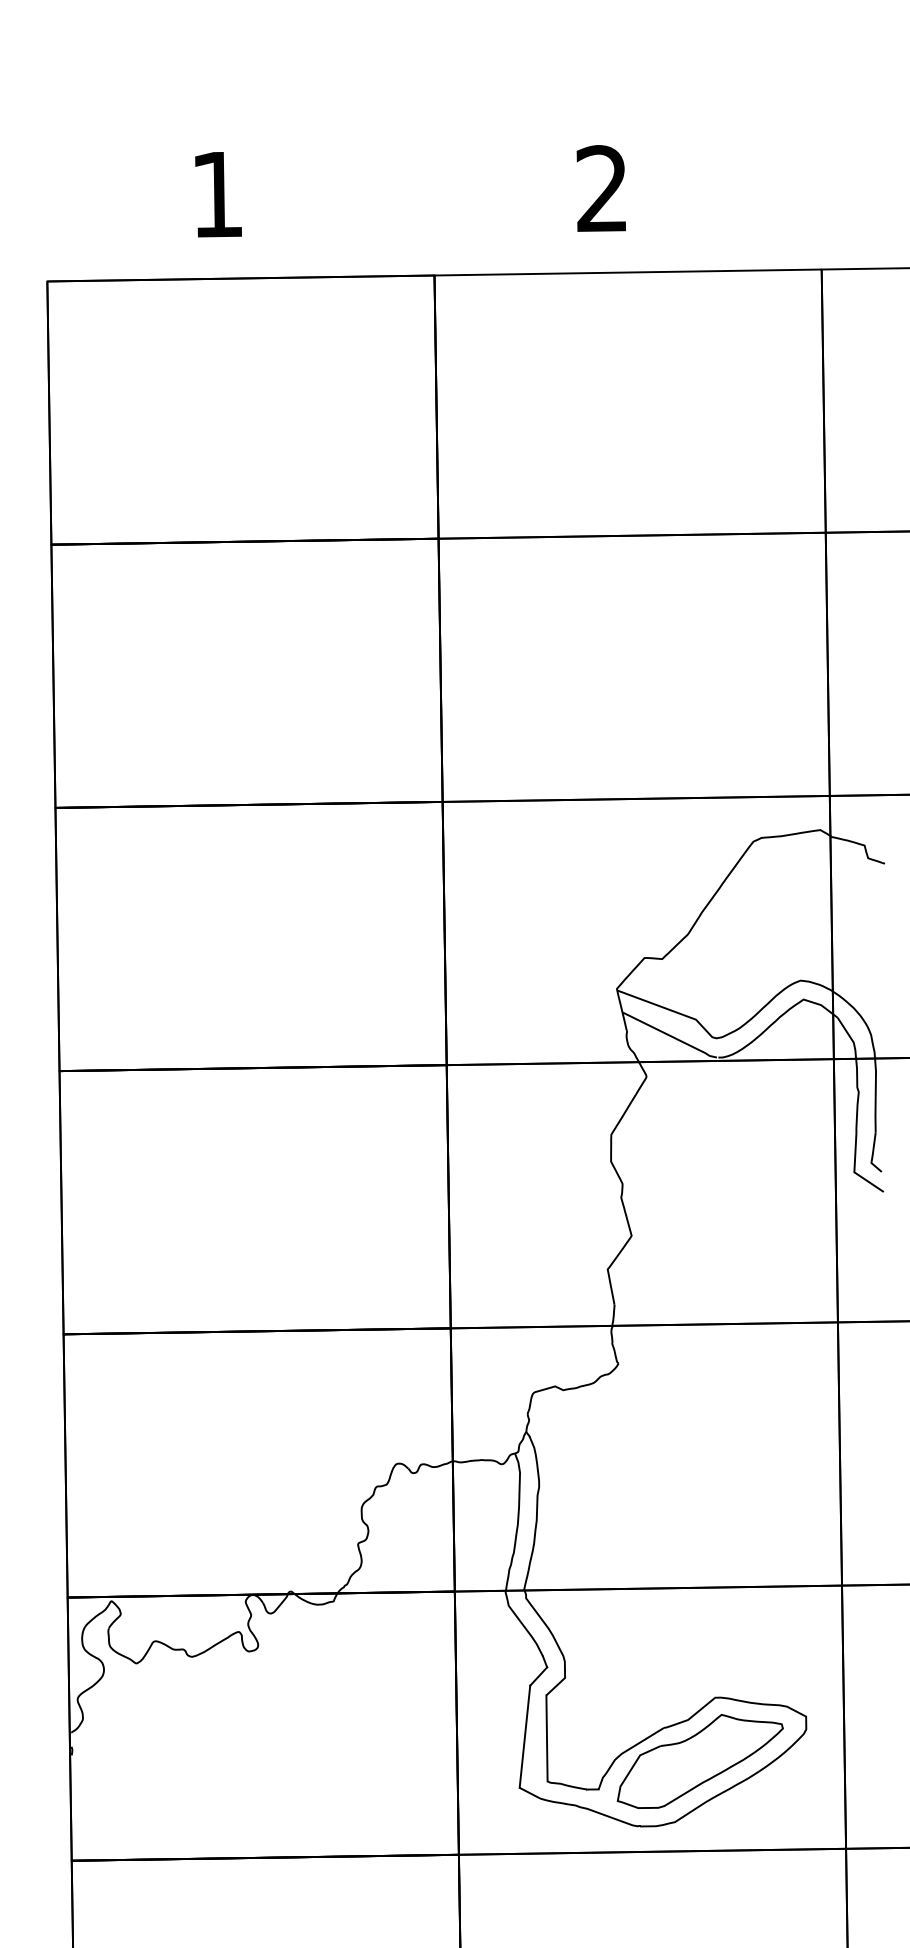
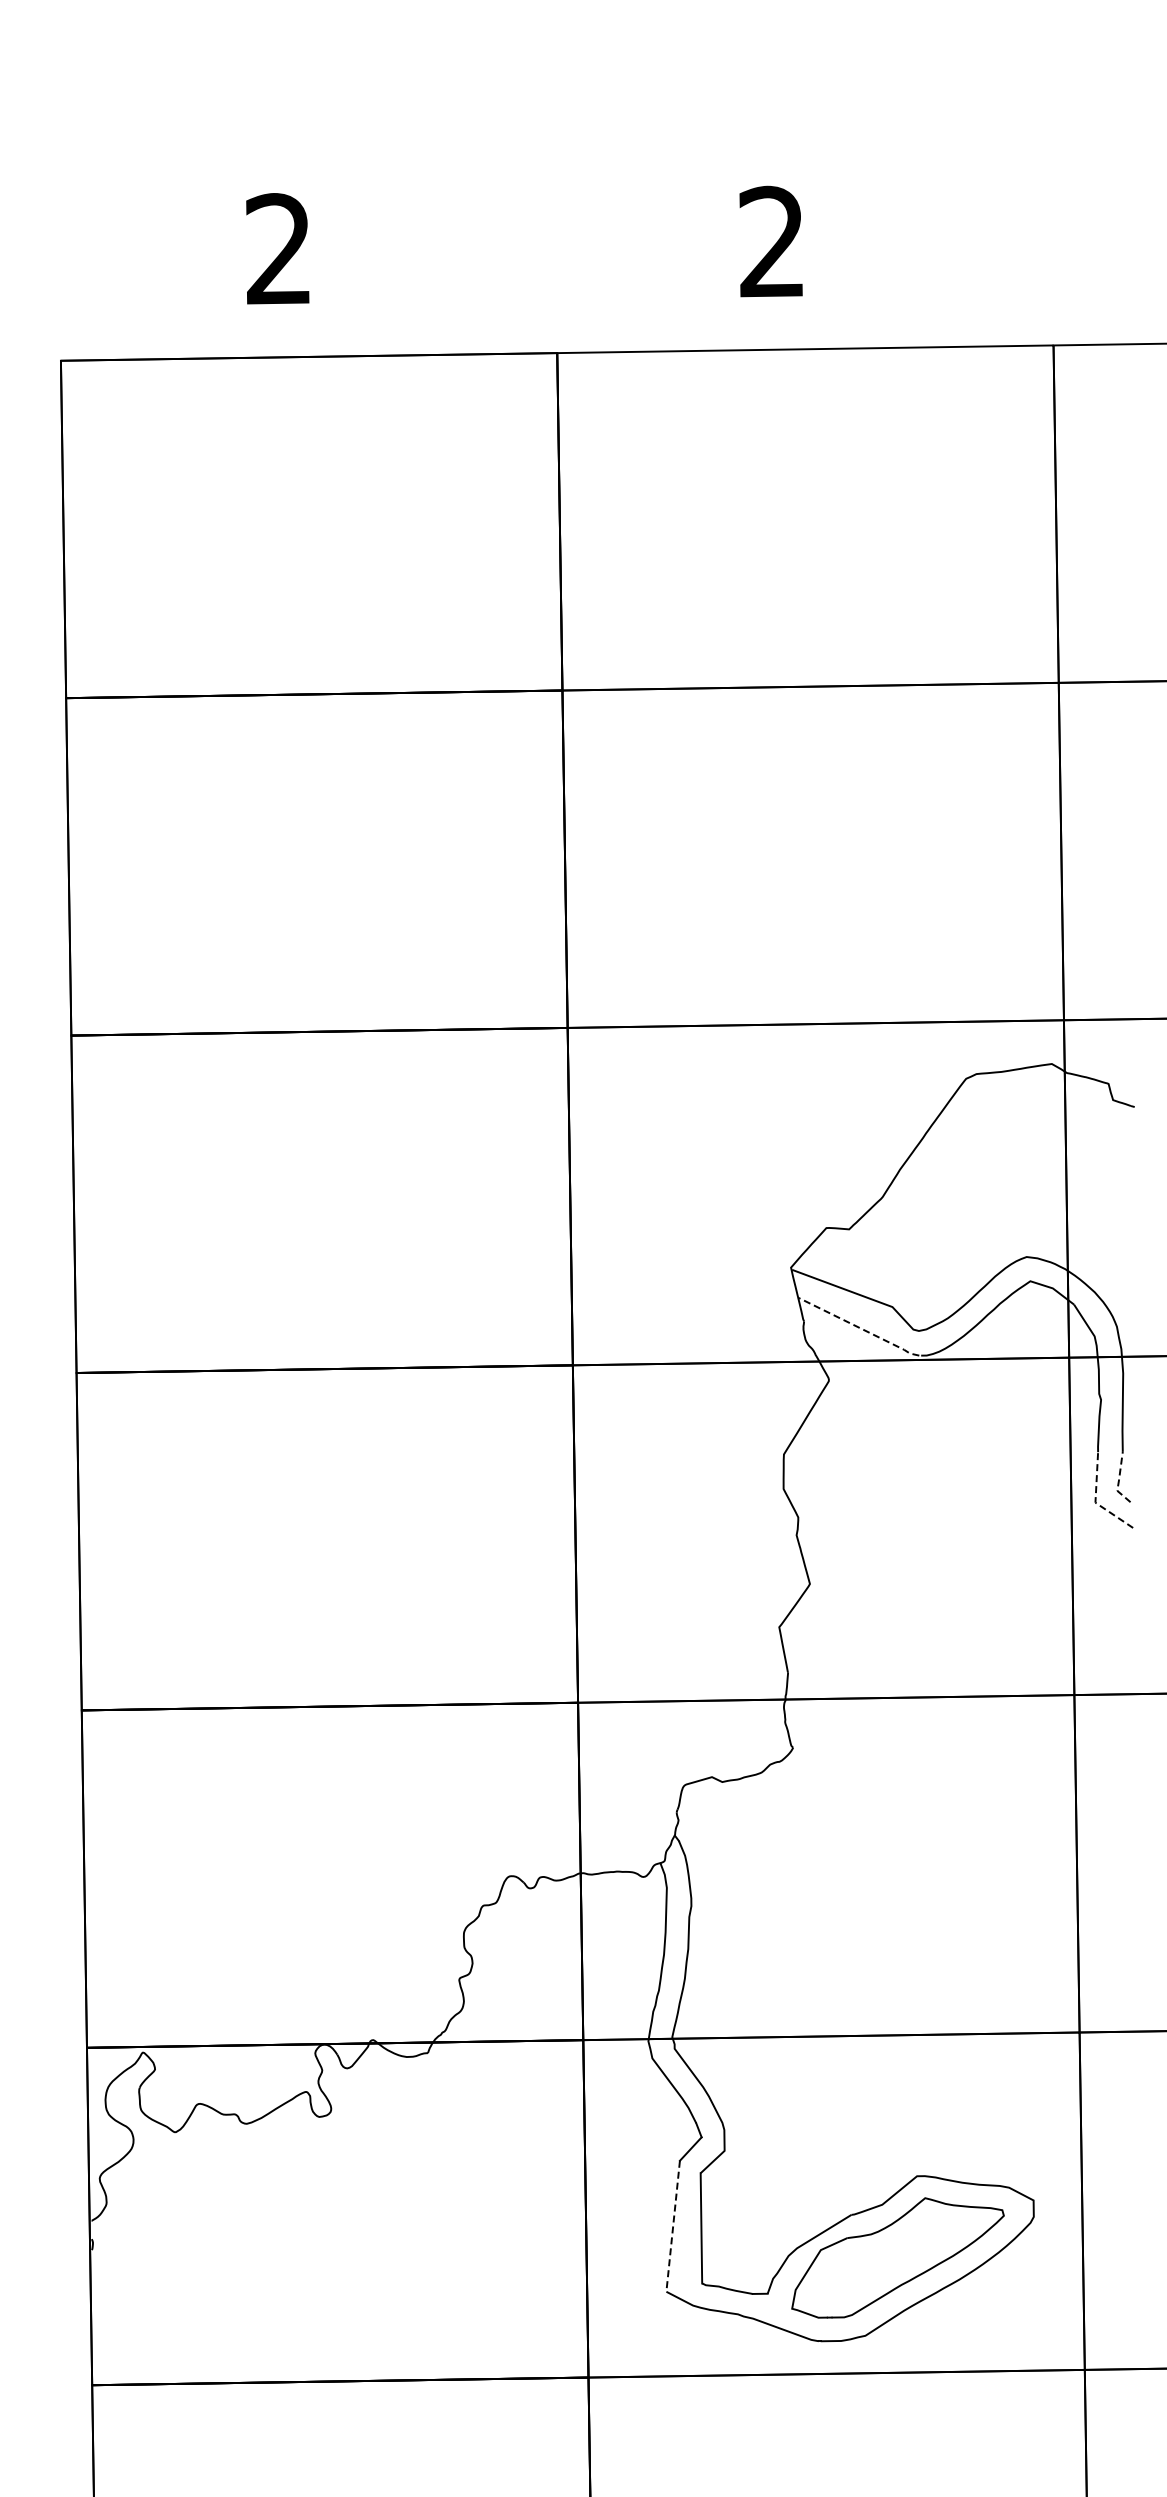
text: (217, 193) -> (278, 248), 1 -> 2
line: (670, 1035) -> (859, 1327), solid -> dashed
line: (873, 1154) -> (1119, 1479), solid -> dashed
line: (854, 1170) -> (1095, 1500), solid -> dashed
line: (525, 1736) -> (673, 2226), solid -> dashed

